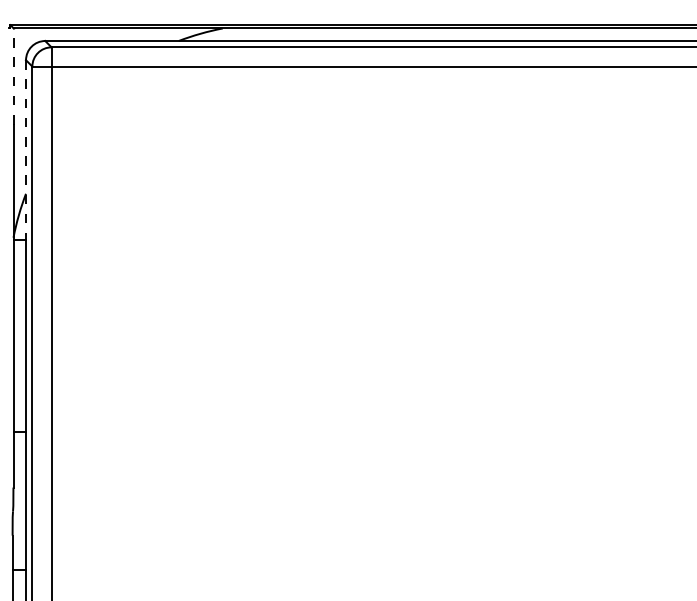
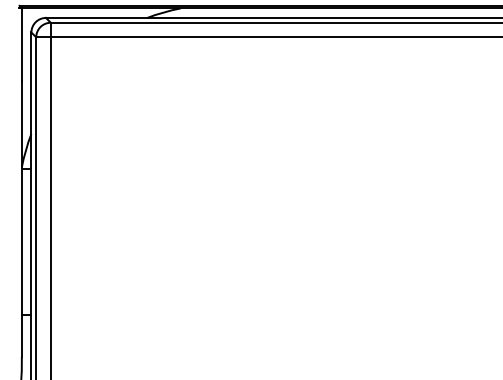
line: (13, 76) -> (21, 44), dashed -> solid
line: (25, 150) -> (31, 101), dashed -> solid

